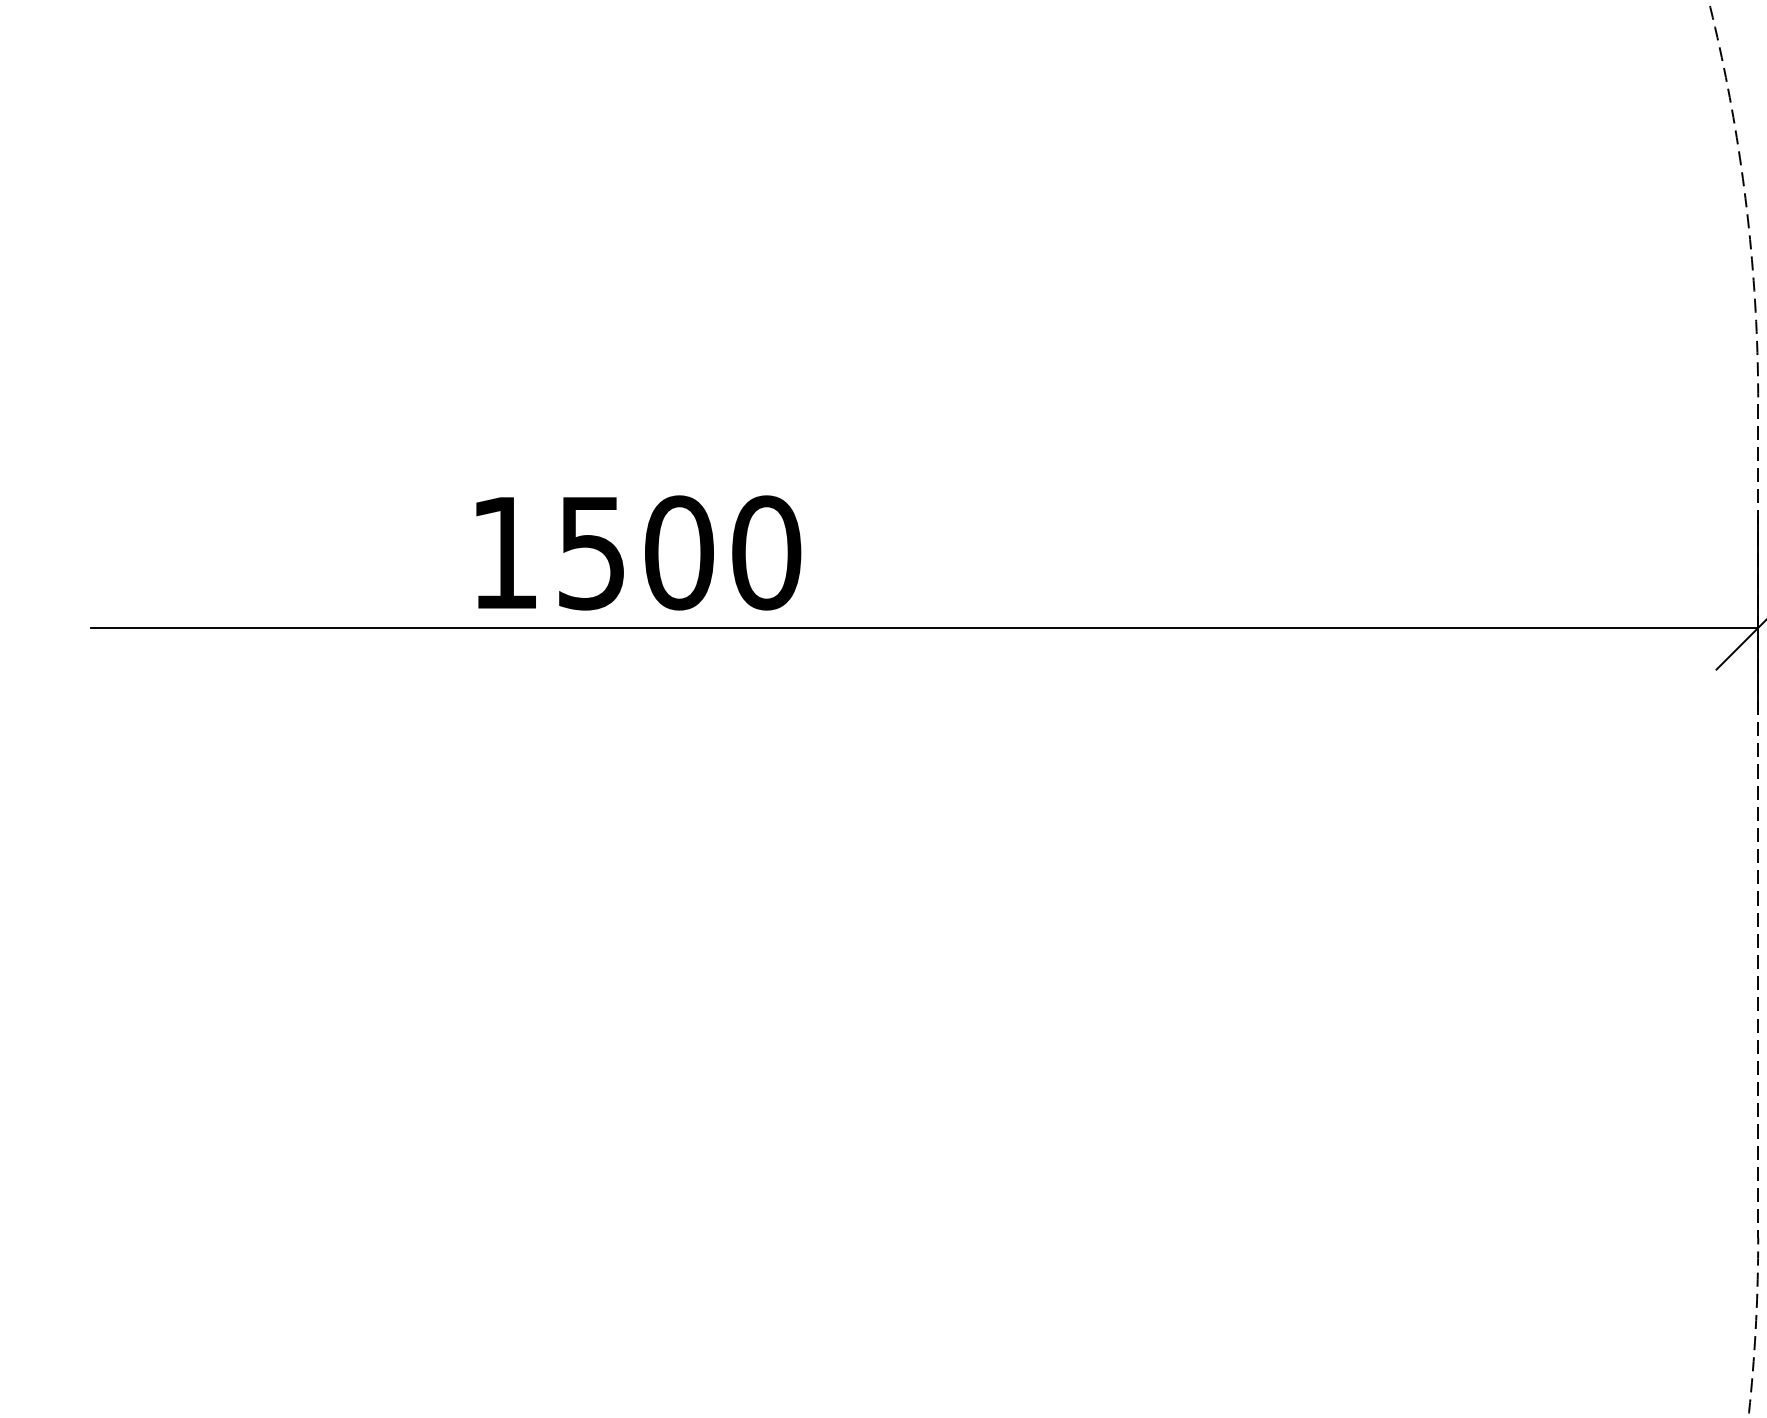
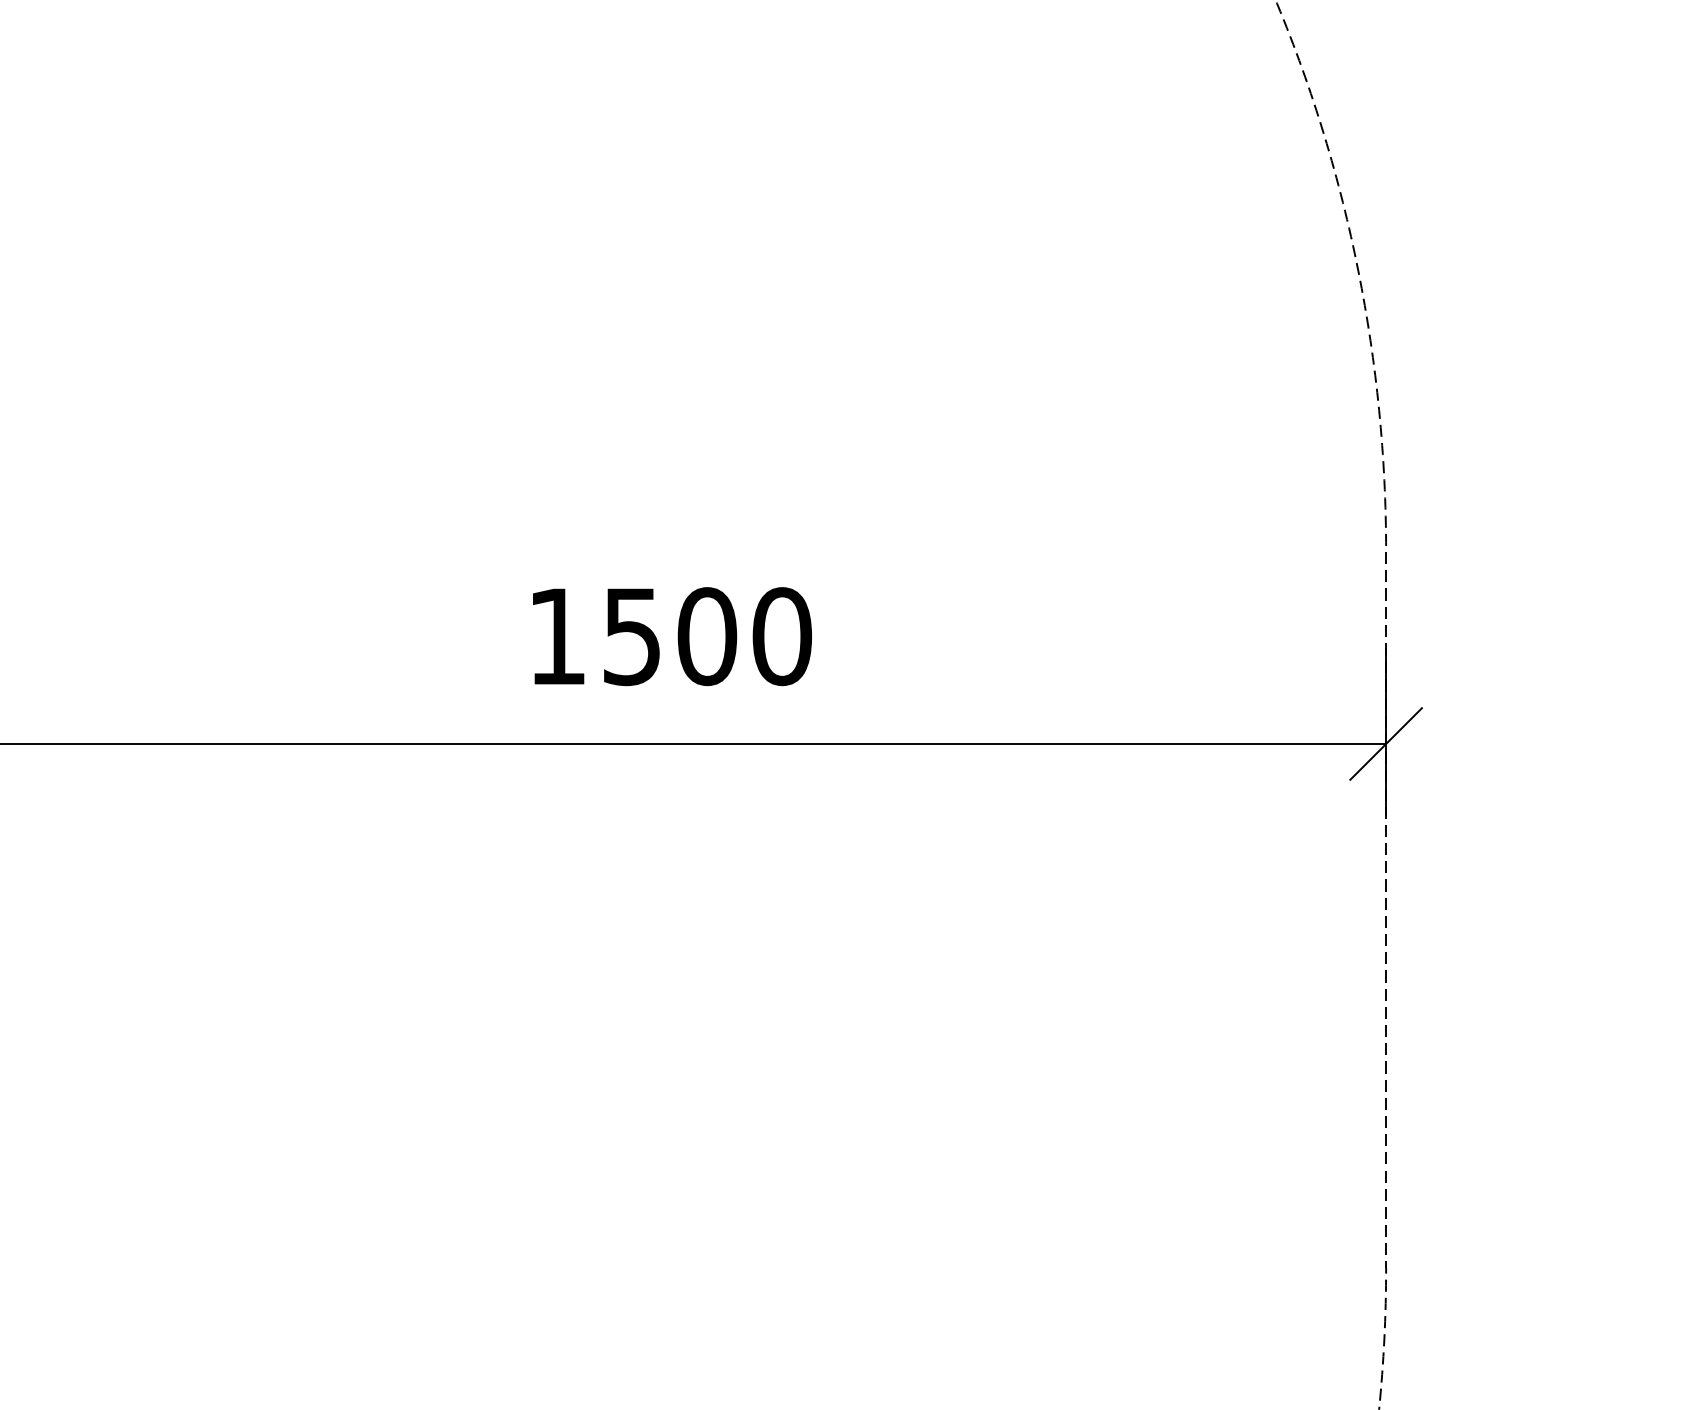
text: (638, 552) -> (672, 636), moved

